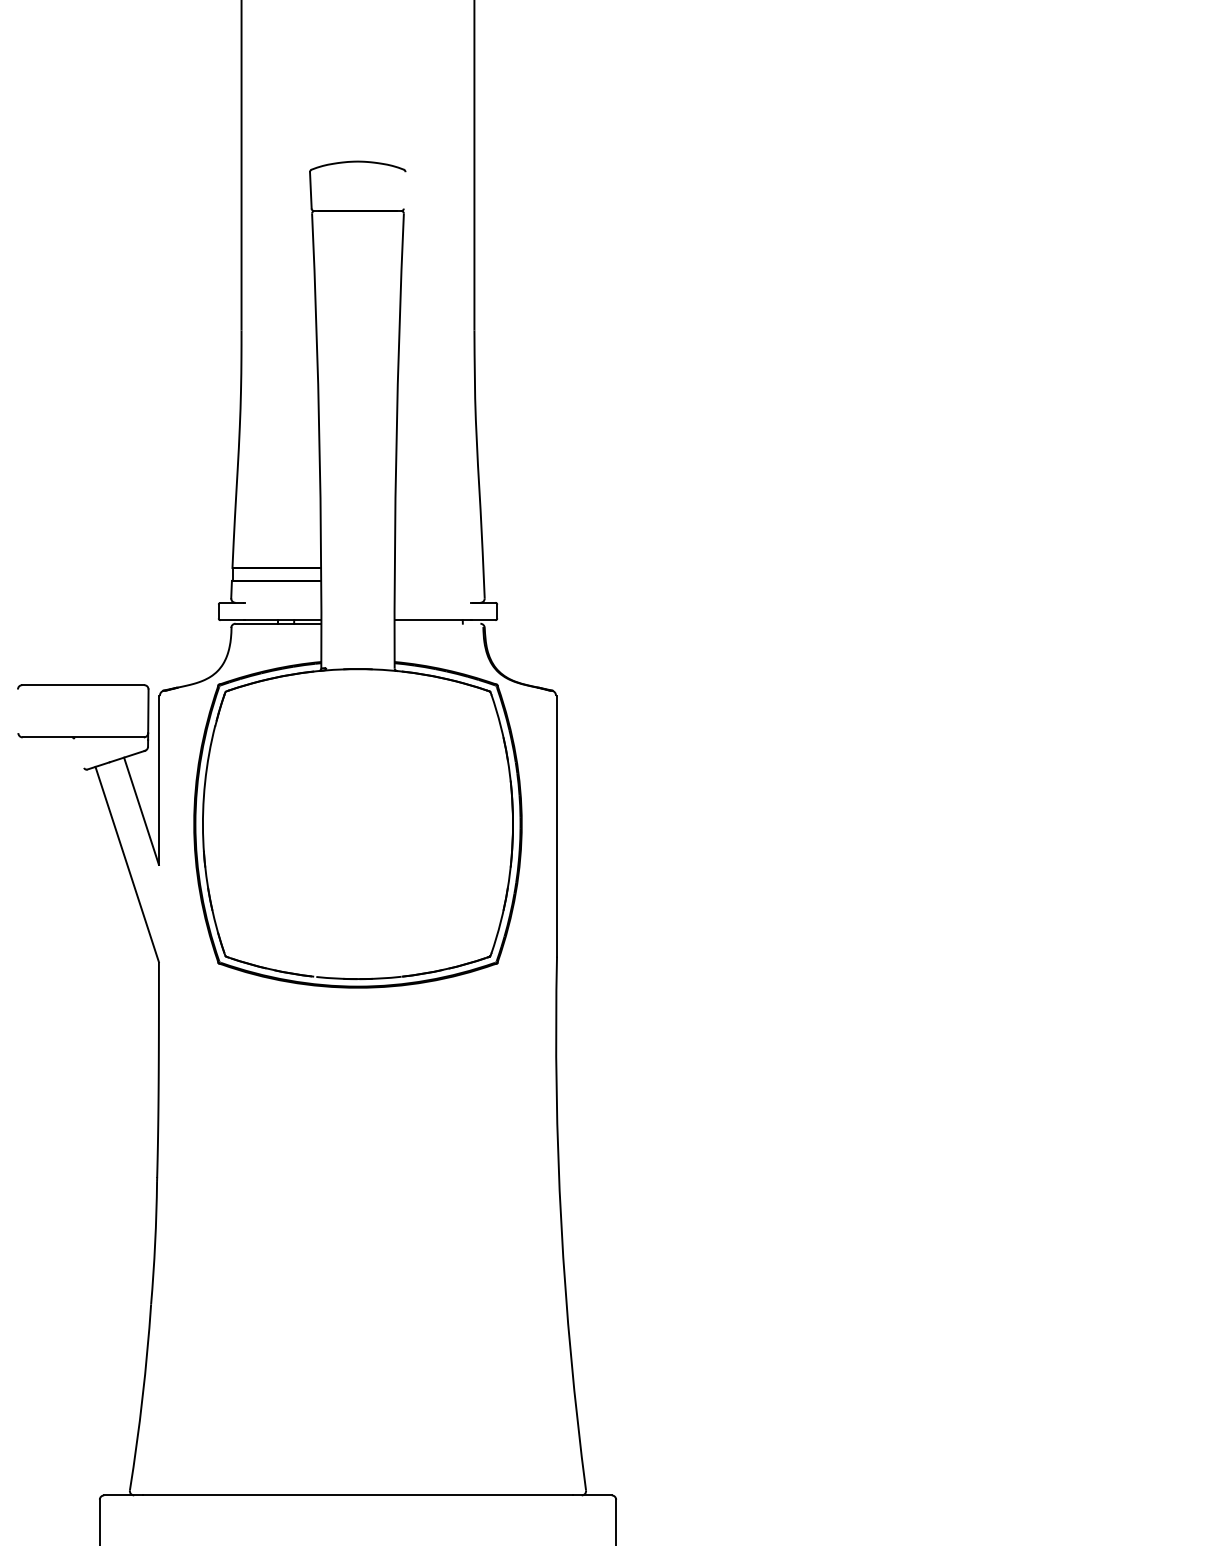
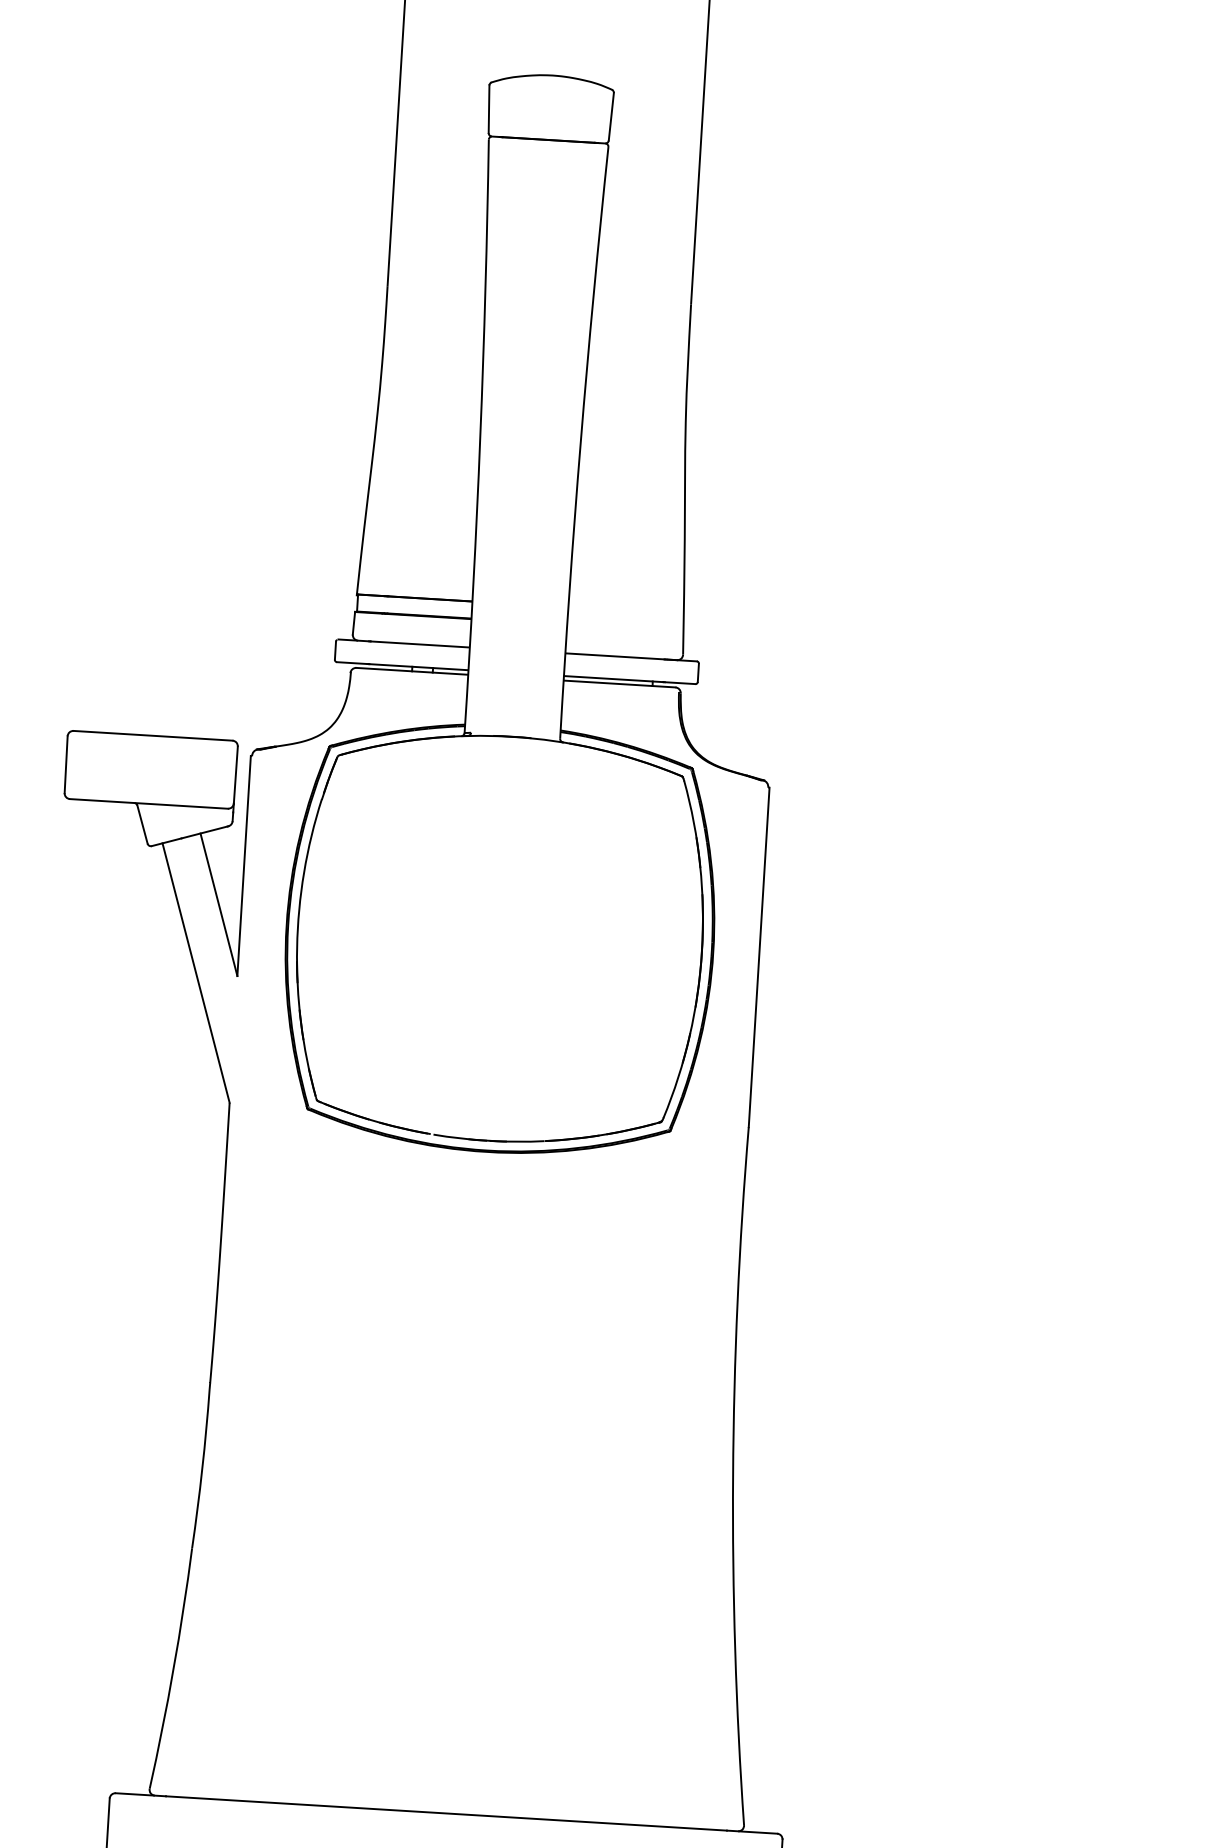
line: (404, 189) -> (611, 115), added
line: (282, 602) -> (419, 644), added
line: (432, 602) -> (614, 655), added
line: (437, 623) -> (619, 683), added
line: (17, 711) -> (65, 764), added
line: (79, 753) -> (142, 824), added

